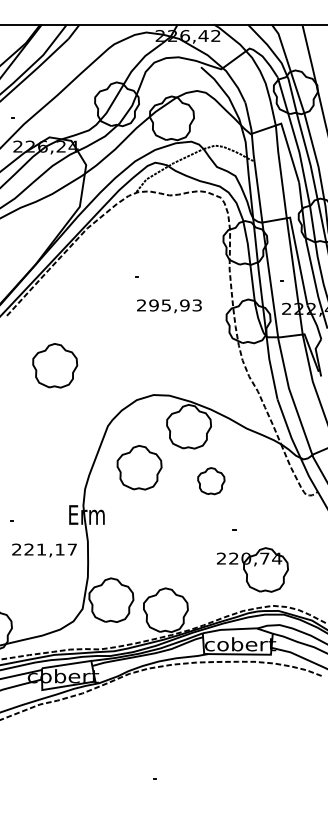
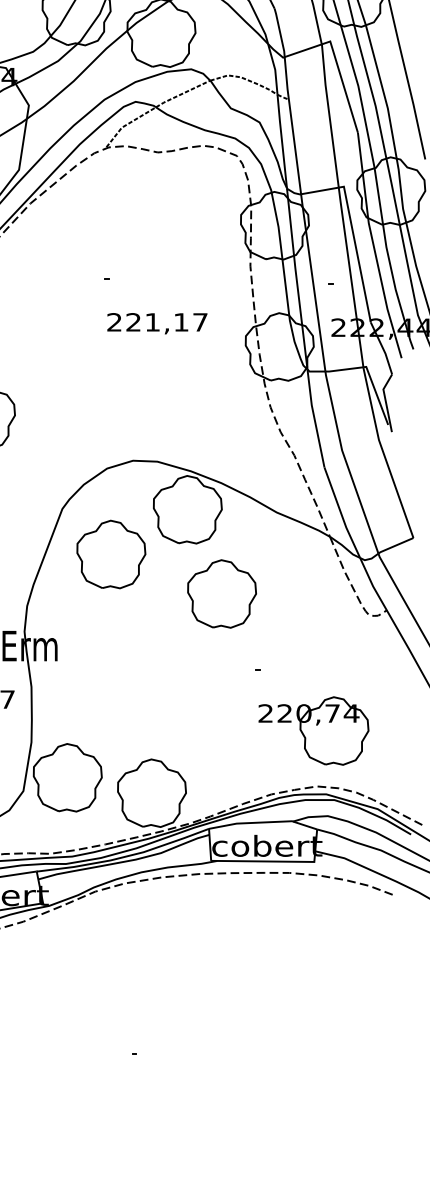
text: (175, 305) -> (166, 322), 295,93 -> 221,17
part: (139, 467) -> (111, 554), moved
part: (211, 480) -> (222, 592), size x1.67
part: (252, 569) -> (313, 730), moved

